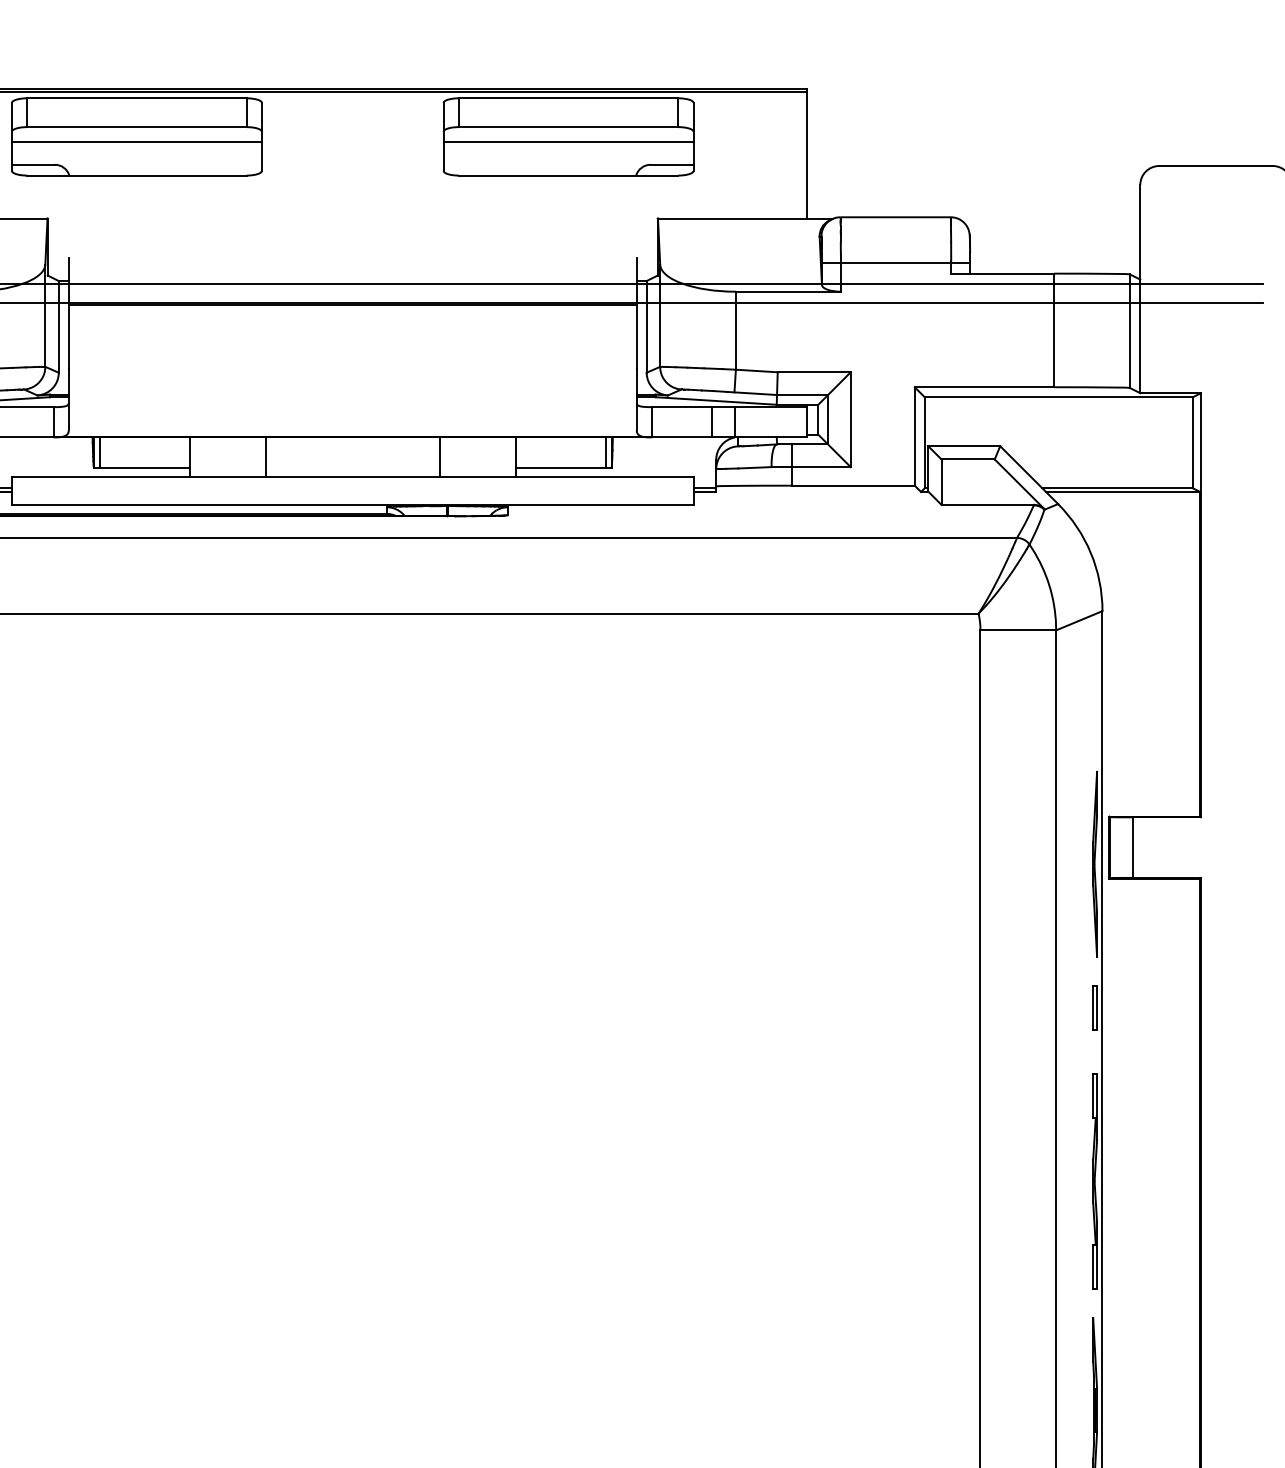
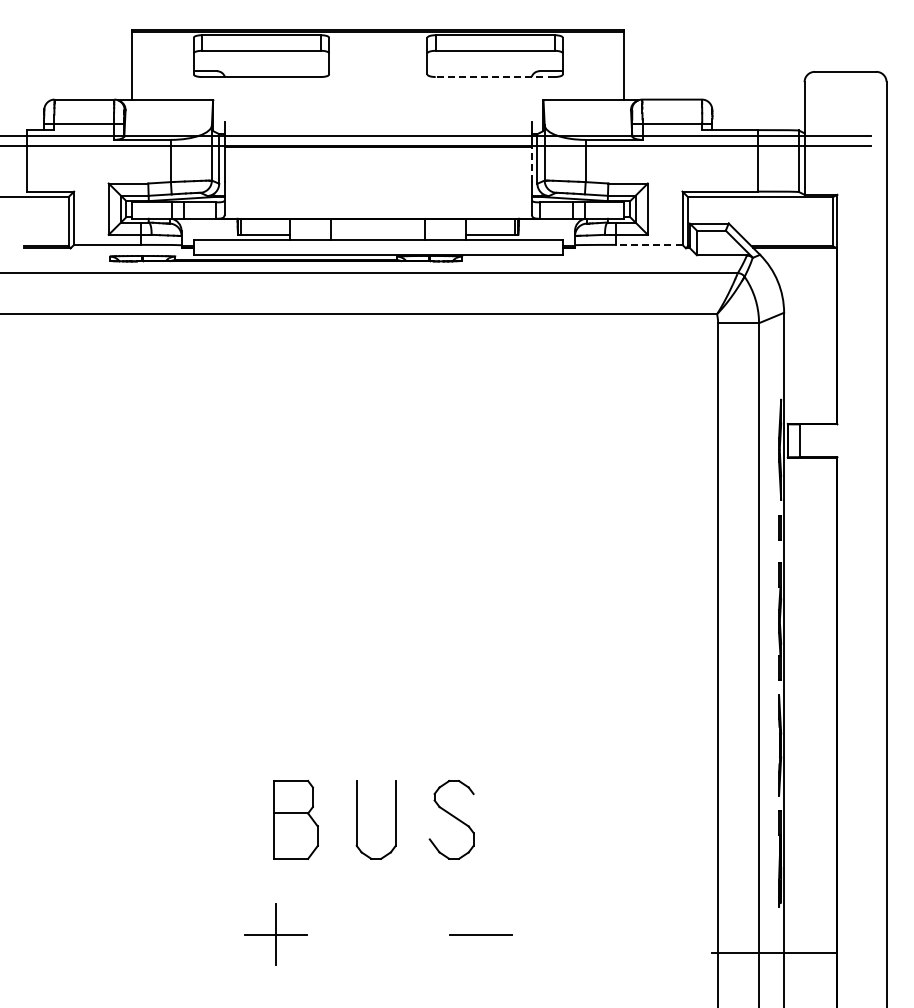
line: (136, 141) -> (261, 58), removed
line: (567, 141) -> (494, 58), removed
line: (567, 176) -> (494, 77), solid -> dashed
line: (637, 337) -> (532, 164), solid -> dashed
line: (851, 484) -> (648, 244), solid -> dashed

